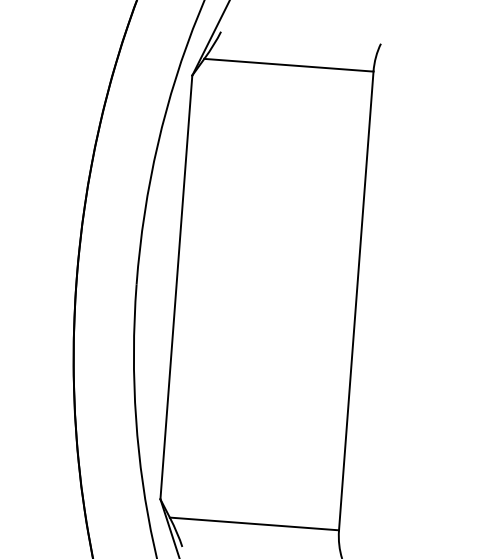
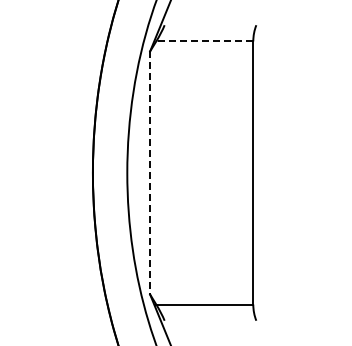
line: (288, 65) -> (204, 41), solid -> dashed
line: (177, 286) -> (150, 172), solid -> dashed

